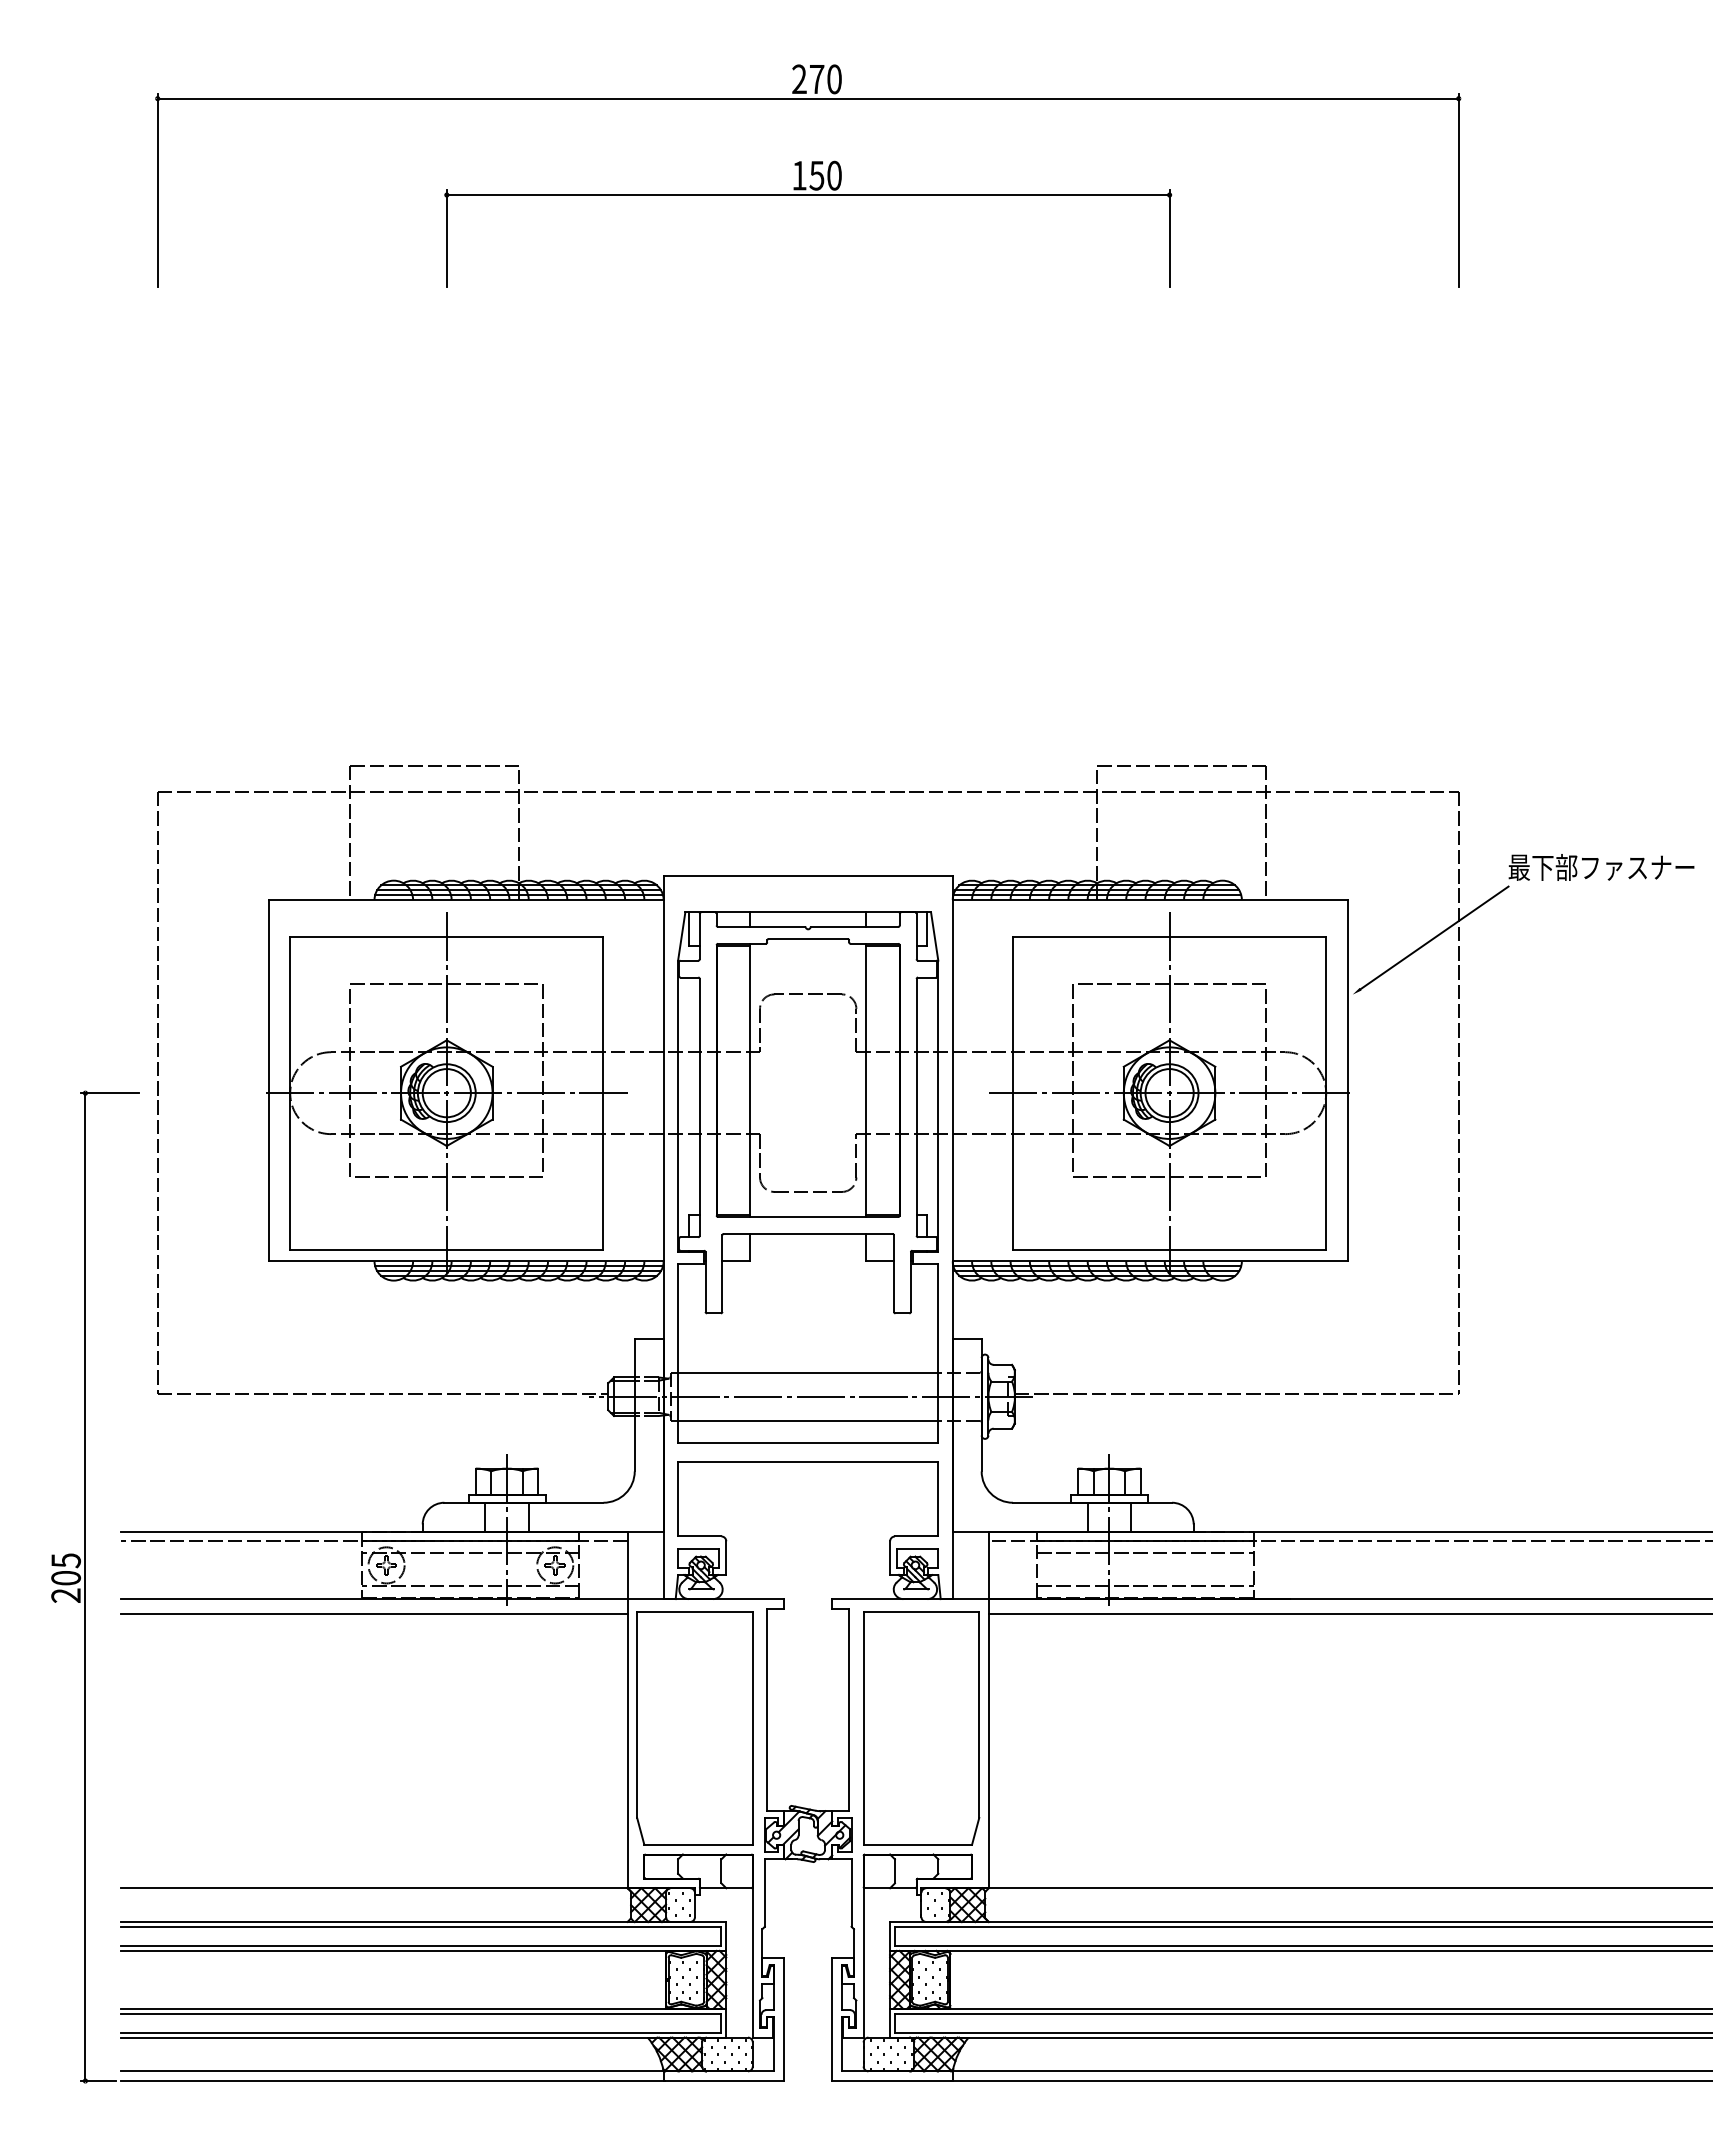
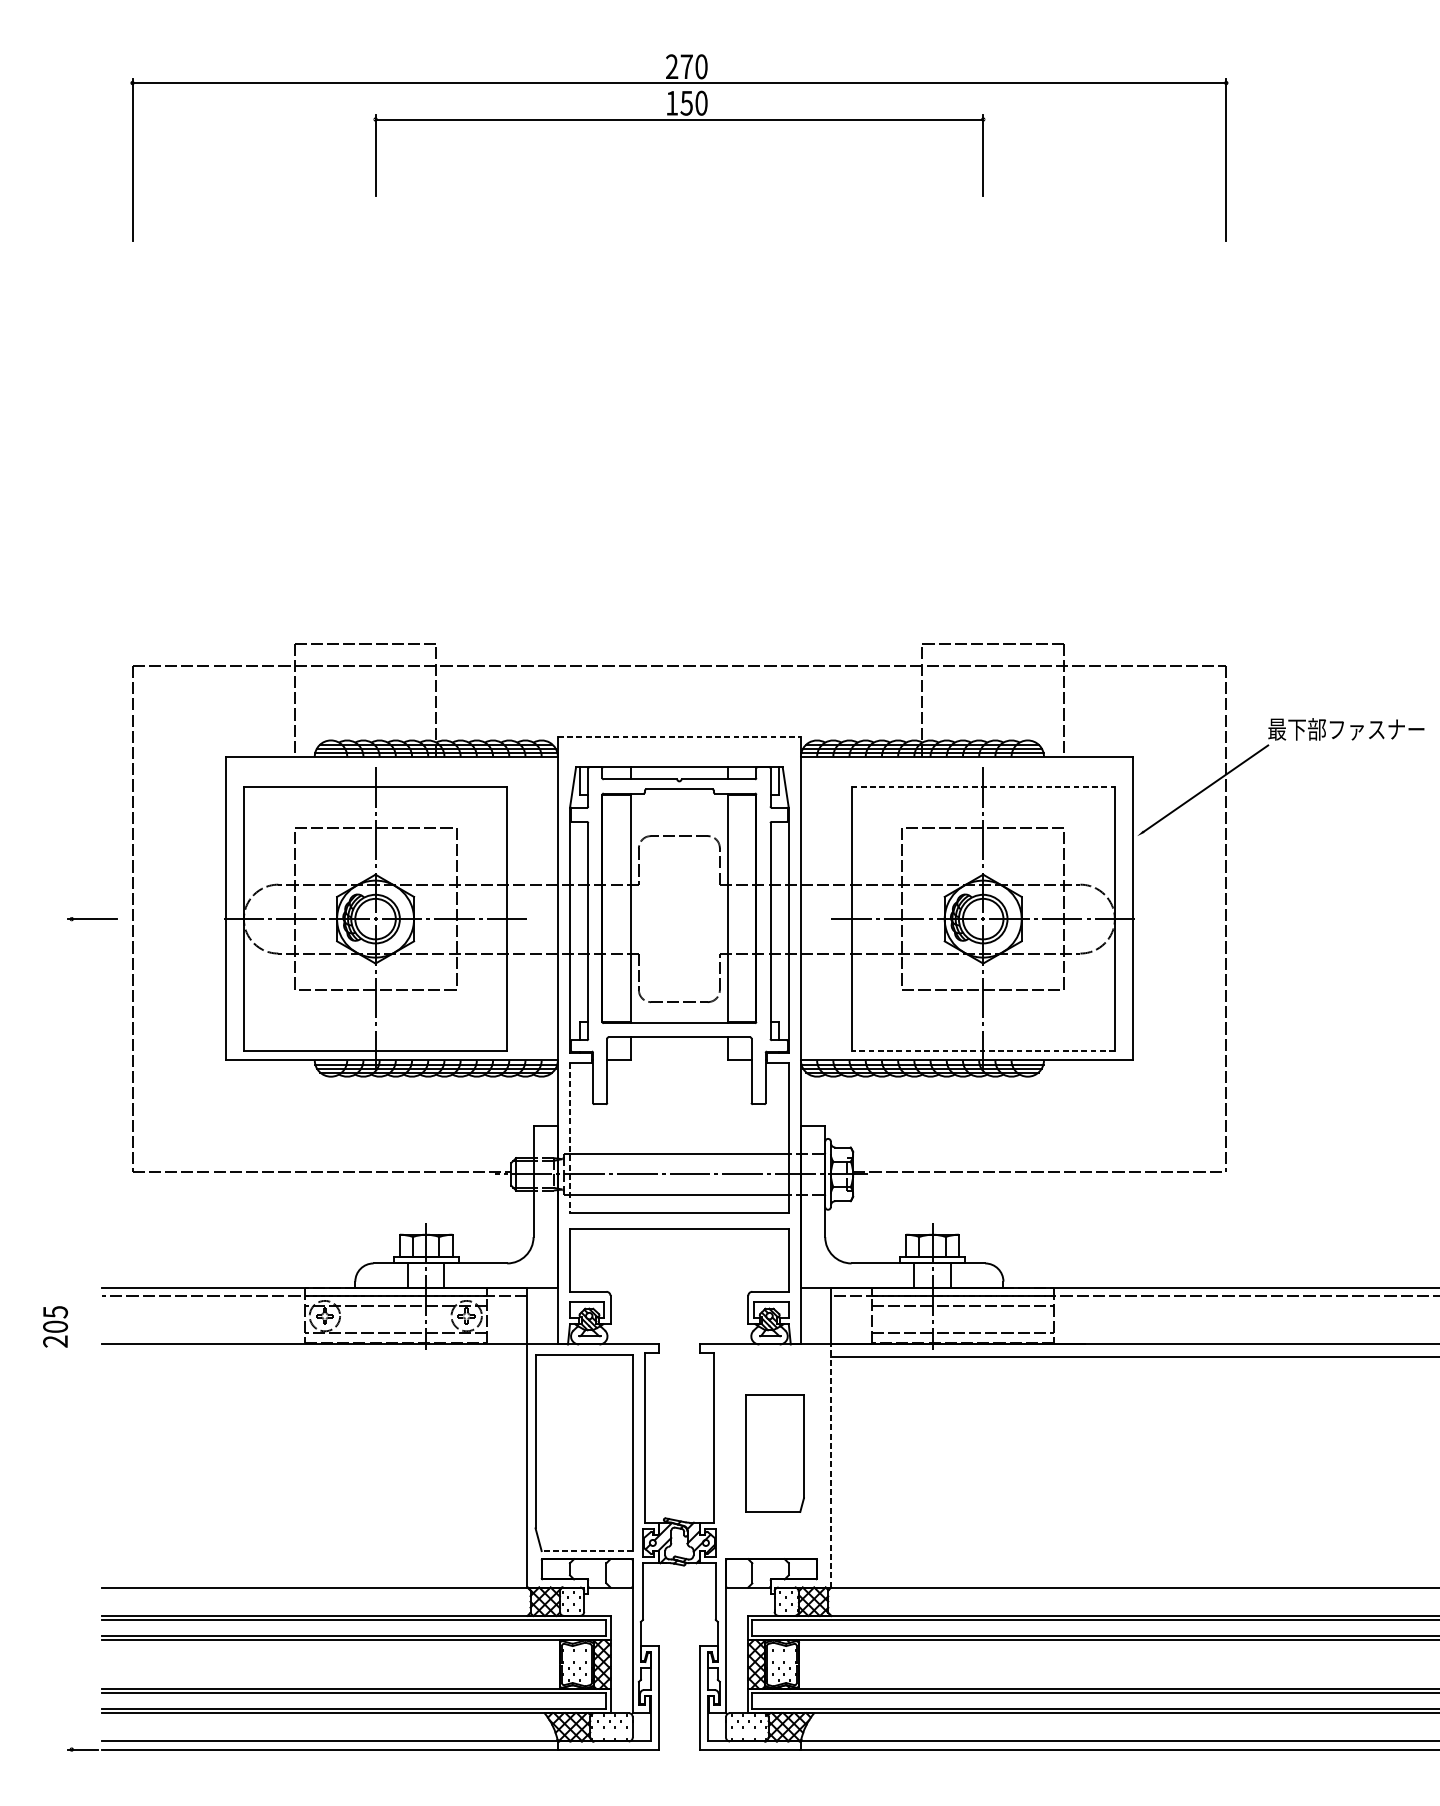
part: (808, 195) -> (679, 119), moved
line: (808, 876) -> (679, 736), solid -> dashed
line: (1169, 936) -> (983, 787), solid -> dashed
line: (1169, 1249) -> (983, 1050), solid -> dashed
line: (678, 1353) -> (570, 1137), solid -> dashed
line: (85, 1586) -> (71, 1333), removed
line: (373, 1613) -> (313, 1356), removed
part: (921, 1728) -> (774, 1453), size x0.6
line: (988, 1743) -> (830, 1465), solid -> dashed
line: (698, 1844) -> (587, 1550), solid -> dashed

